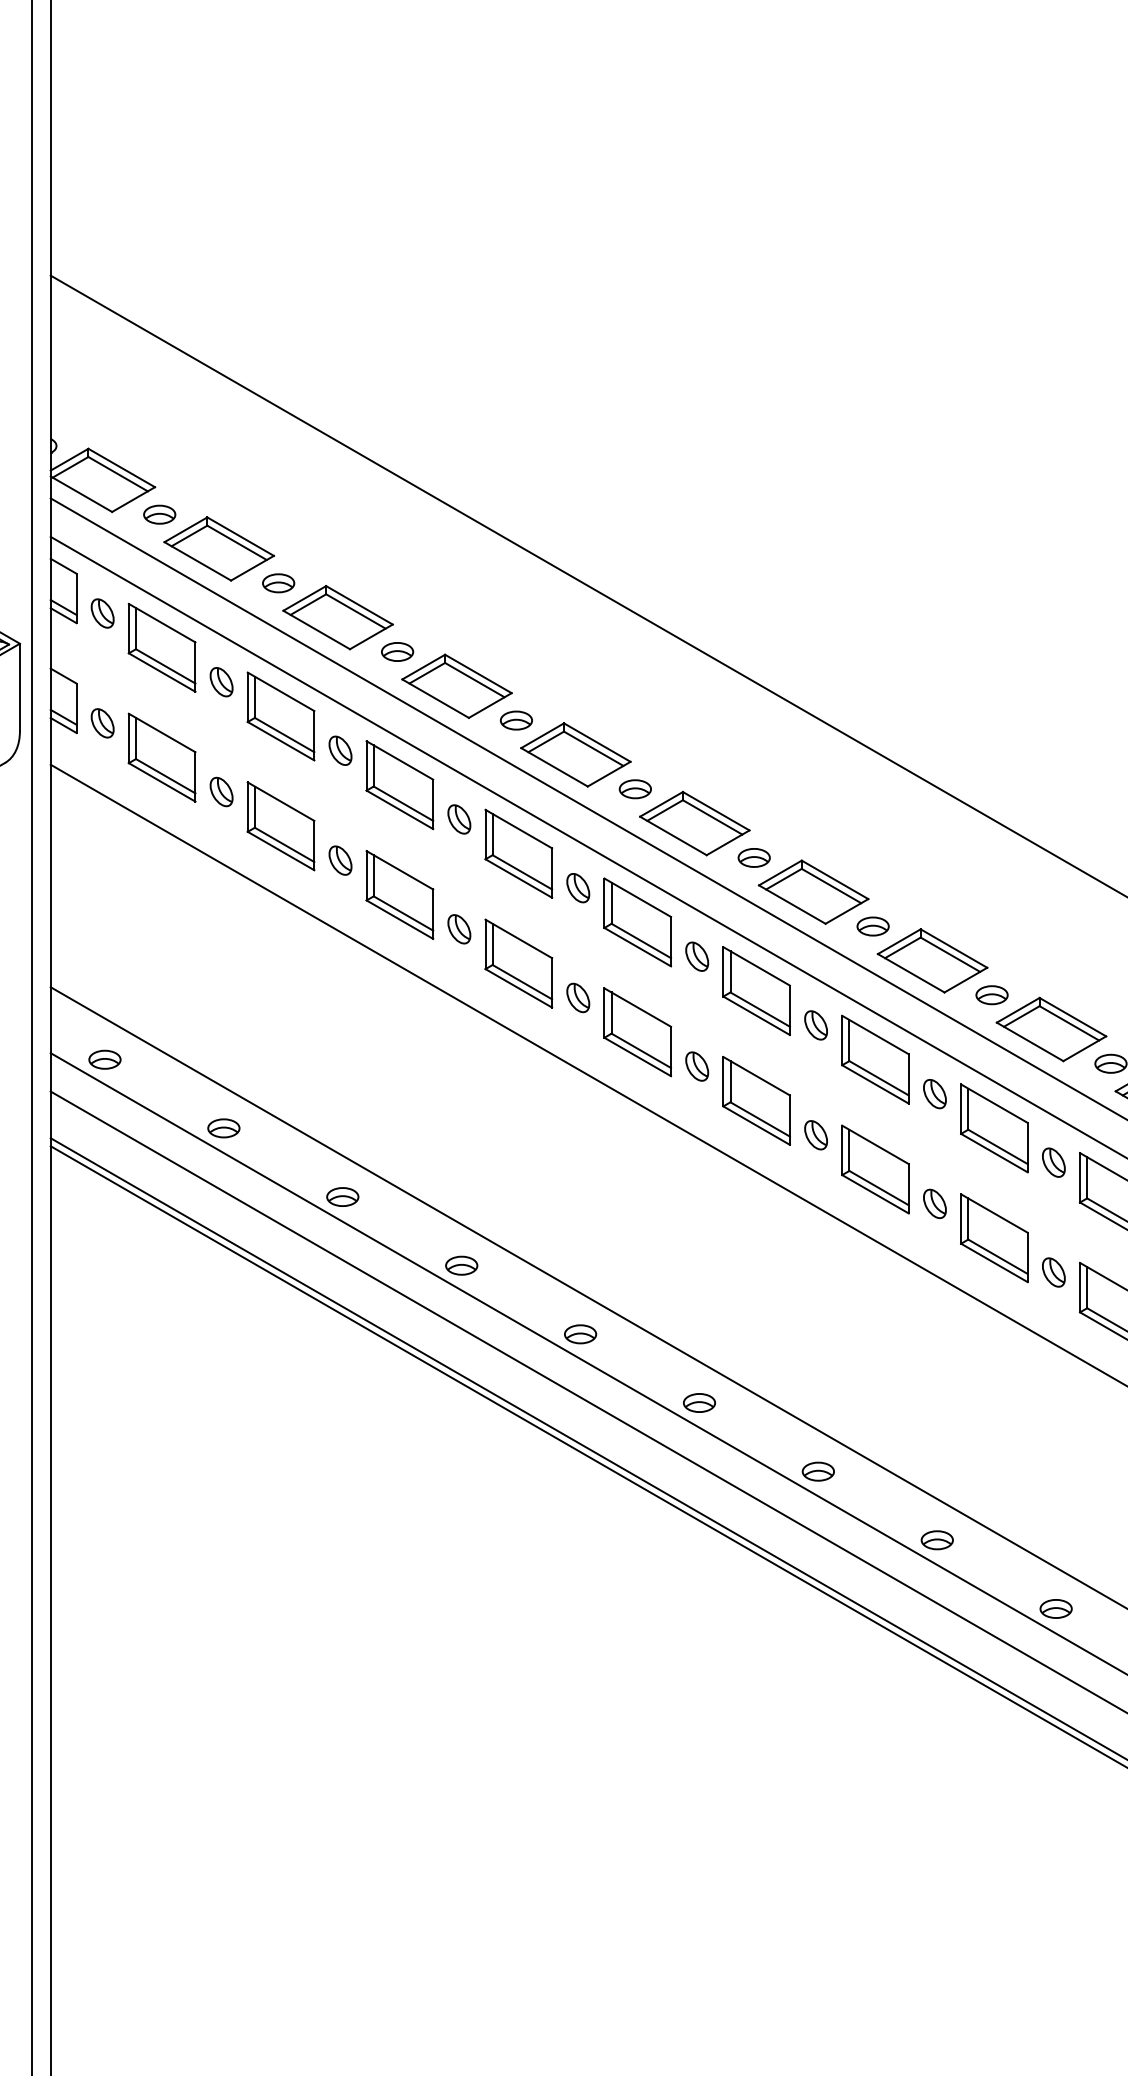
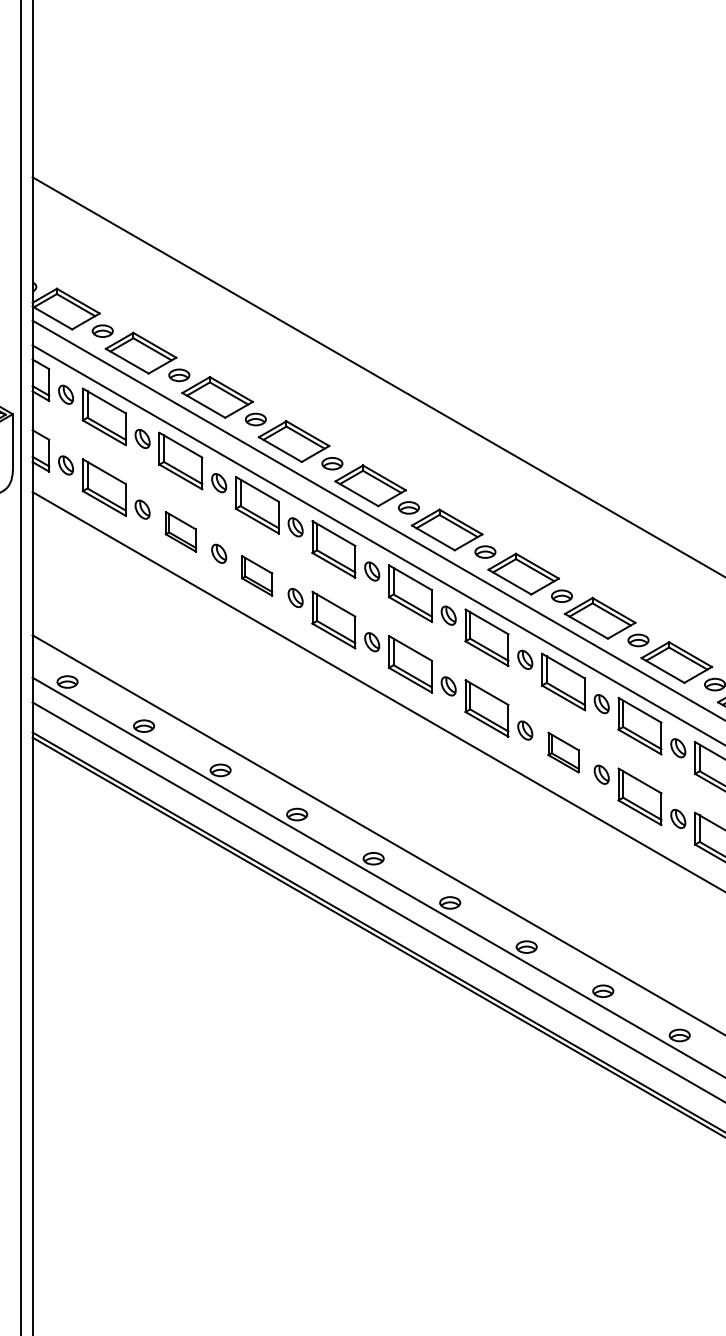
part: (280, 825) -> (180, 531), size x0.7
part: (398, 894) -> (256, 575), size x0.7
part: (875, 1169) -> (563, 752), size x0.7

